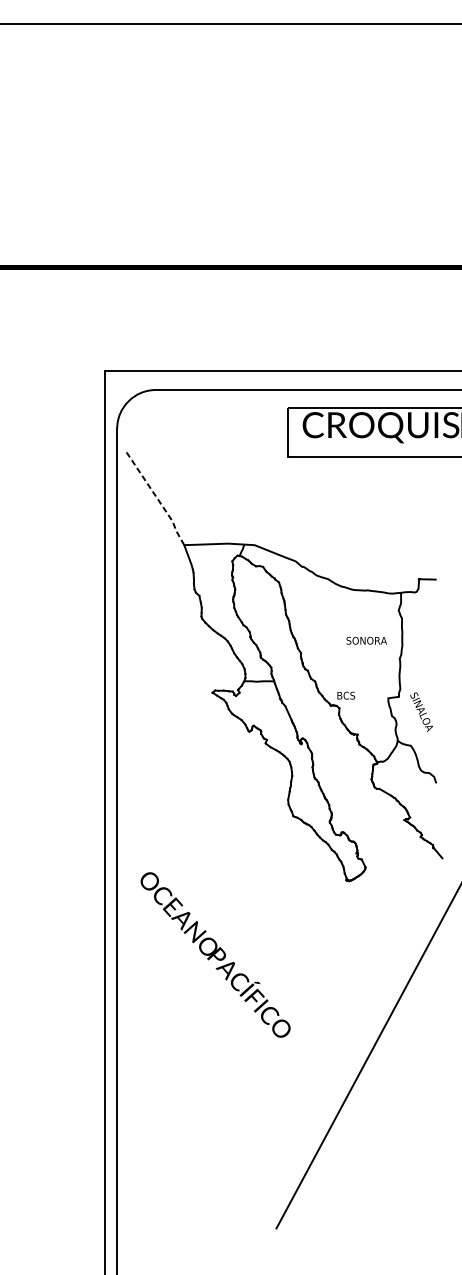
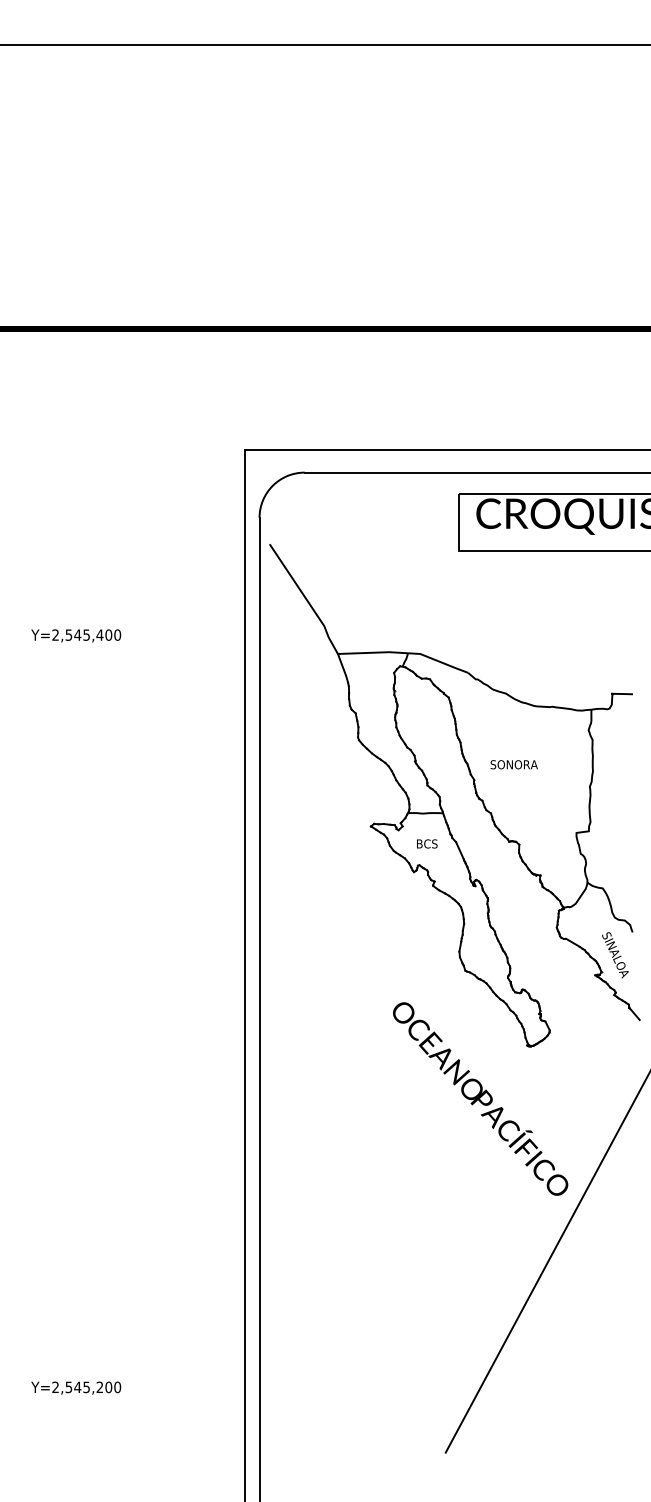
line: (157, 497) -> (306, 598), dashed -> solid
text: (366, 640) -> (513, 764), moved
text: (346, 695) -> (427, 843), moved
text: (421, 712) -> (615, 955), moved
text: (215, 954) -> (480, 1098), moved

